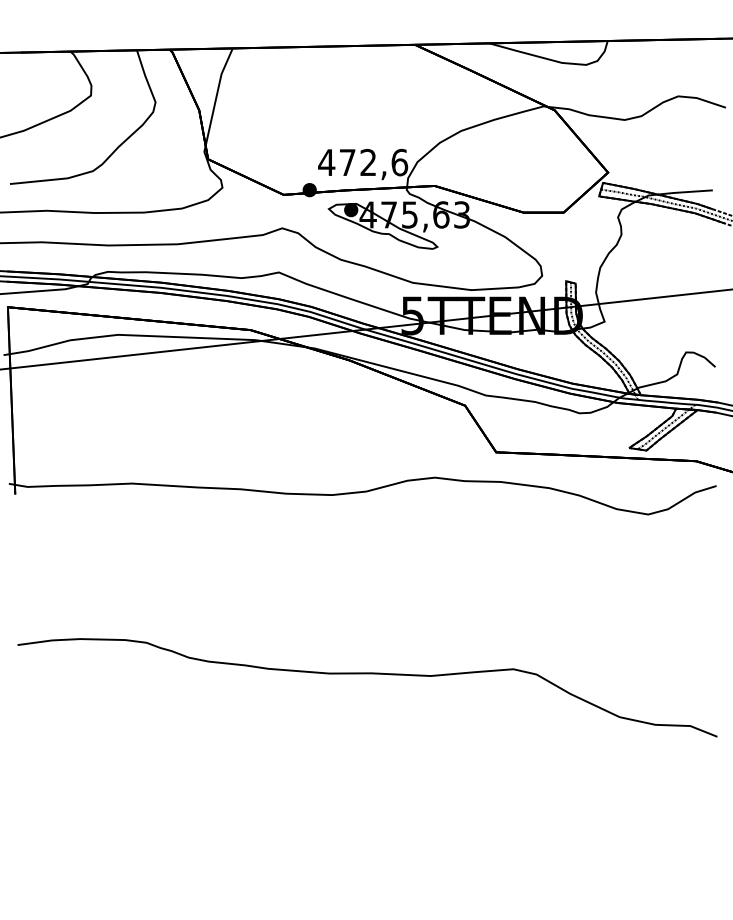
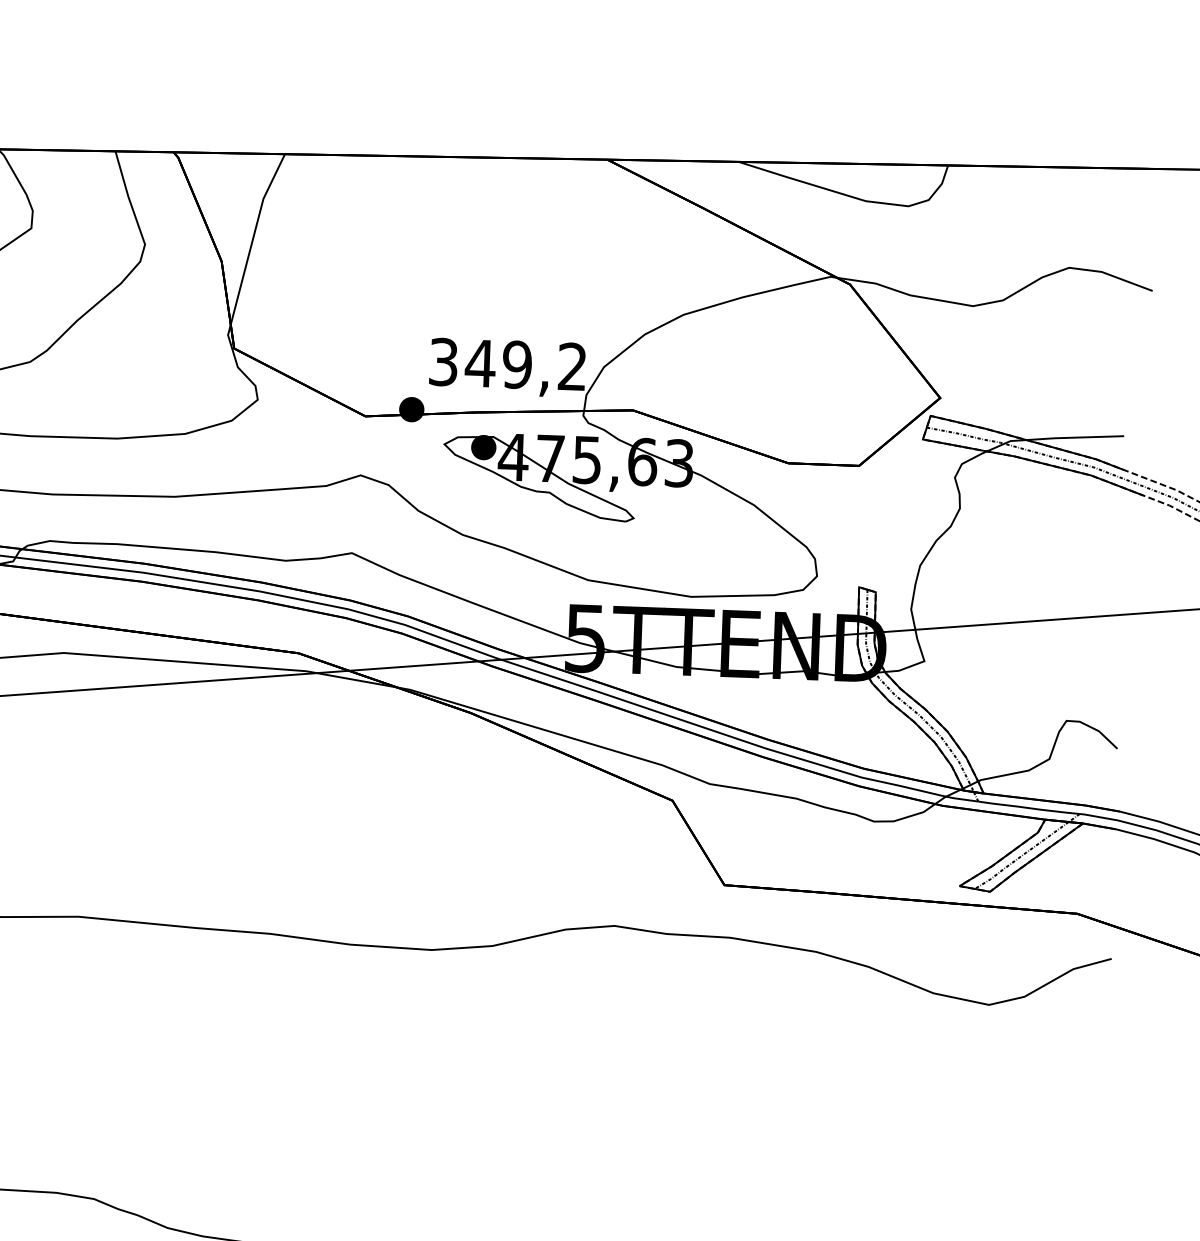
text: (363, 162) -> (508, 364), 472,6 -> 349,2

